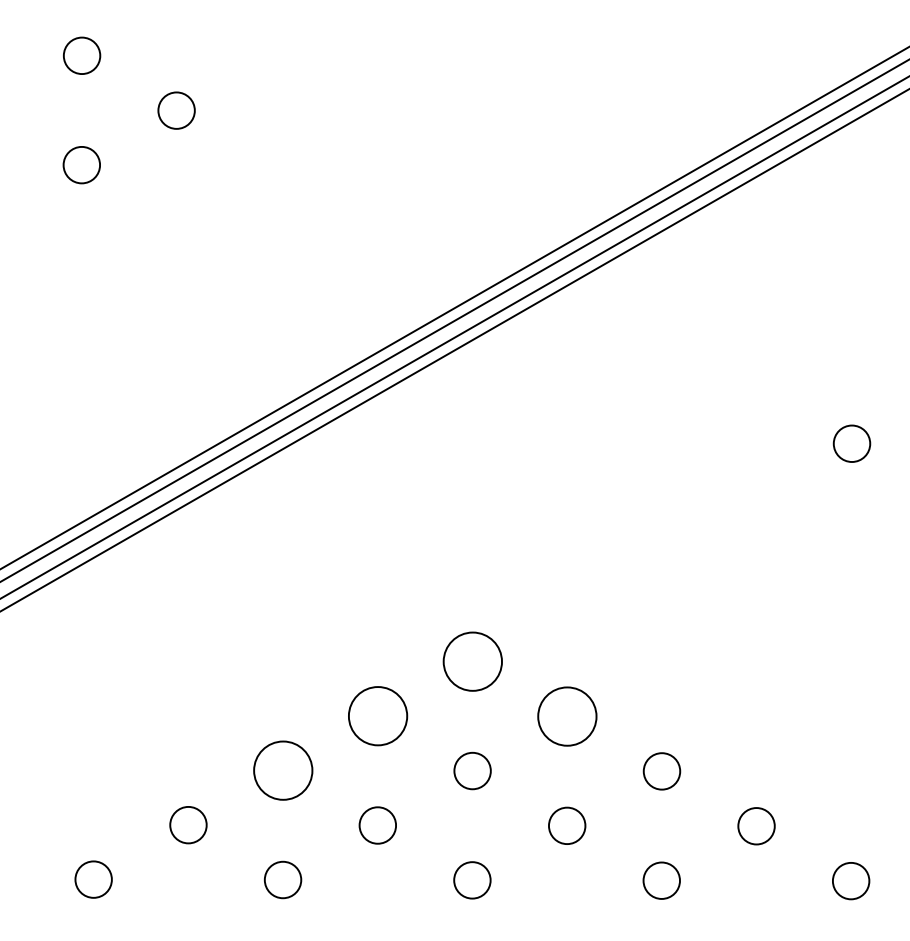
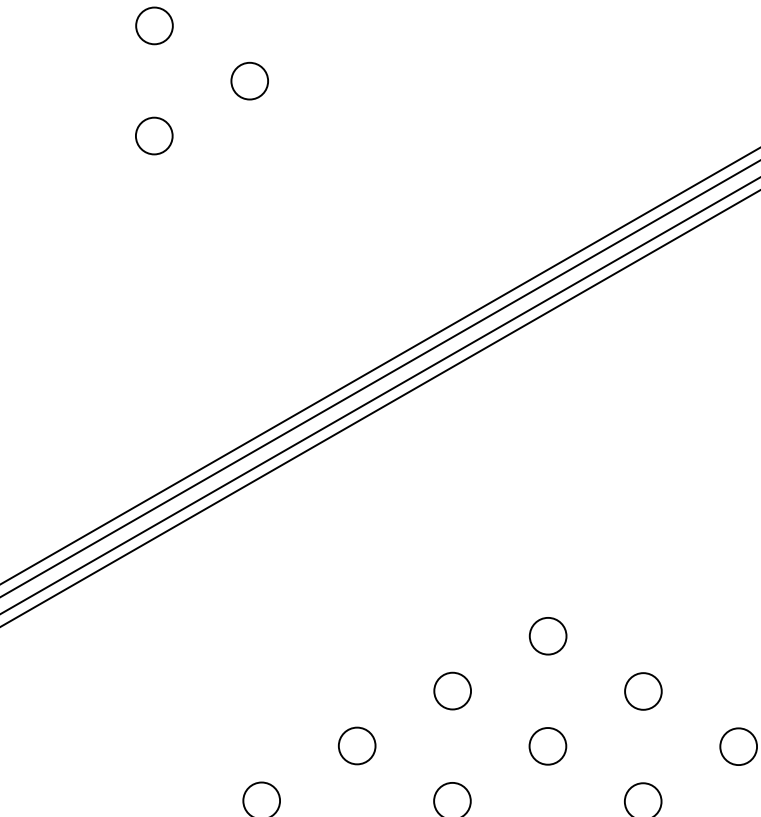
circle: (472, 661) -> (547, 636), size x0.62
circle: (377, 715) -> (452, 690), size x0.62
circle: (567, 716) -> (643, 691), size x0.62
circle: (283, 770) -> (357, 745), size x0.62

